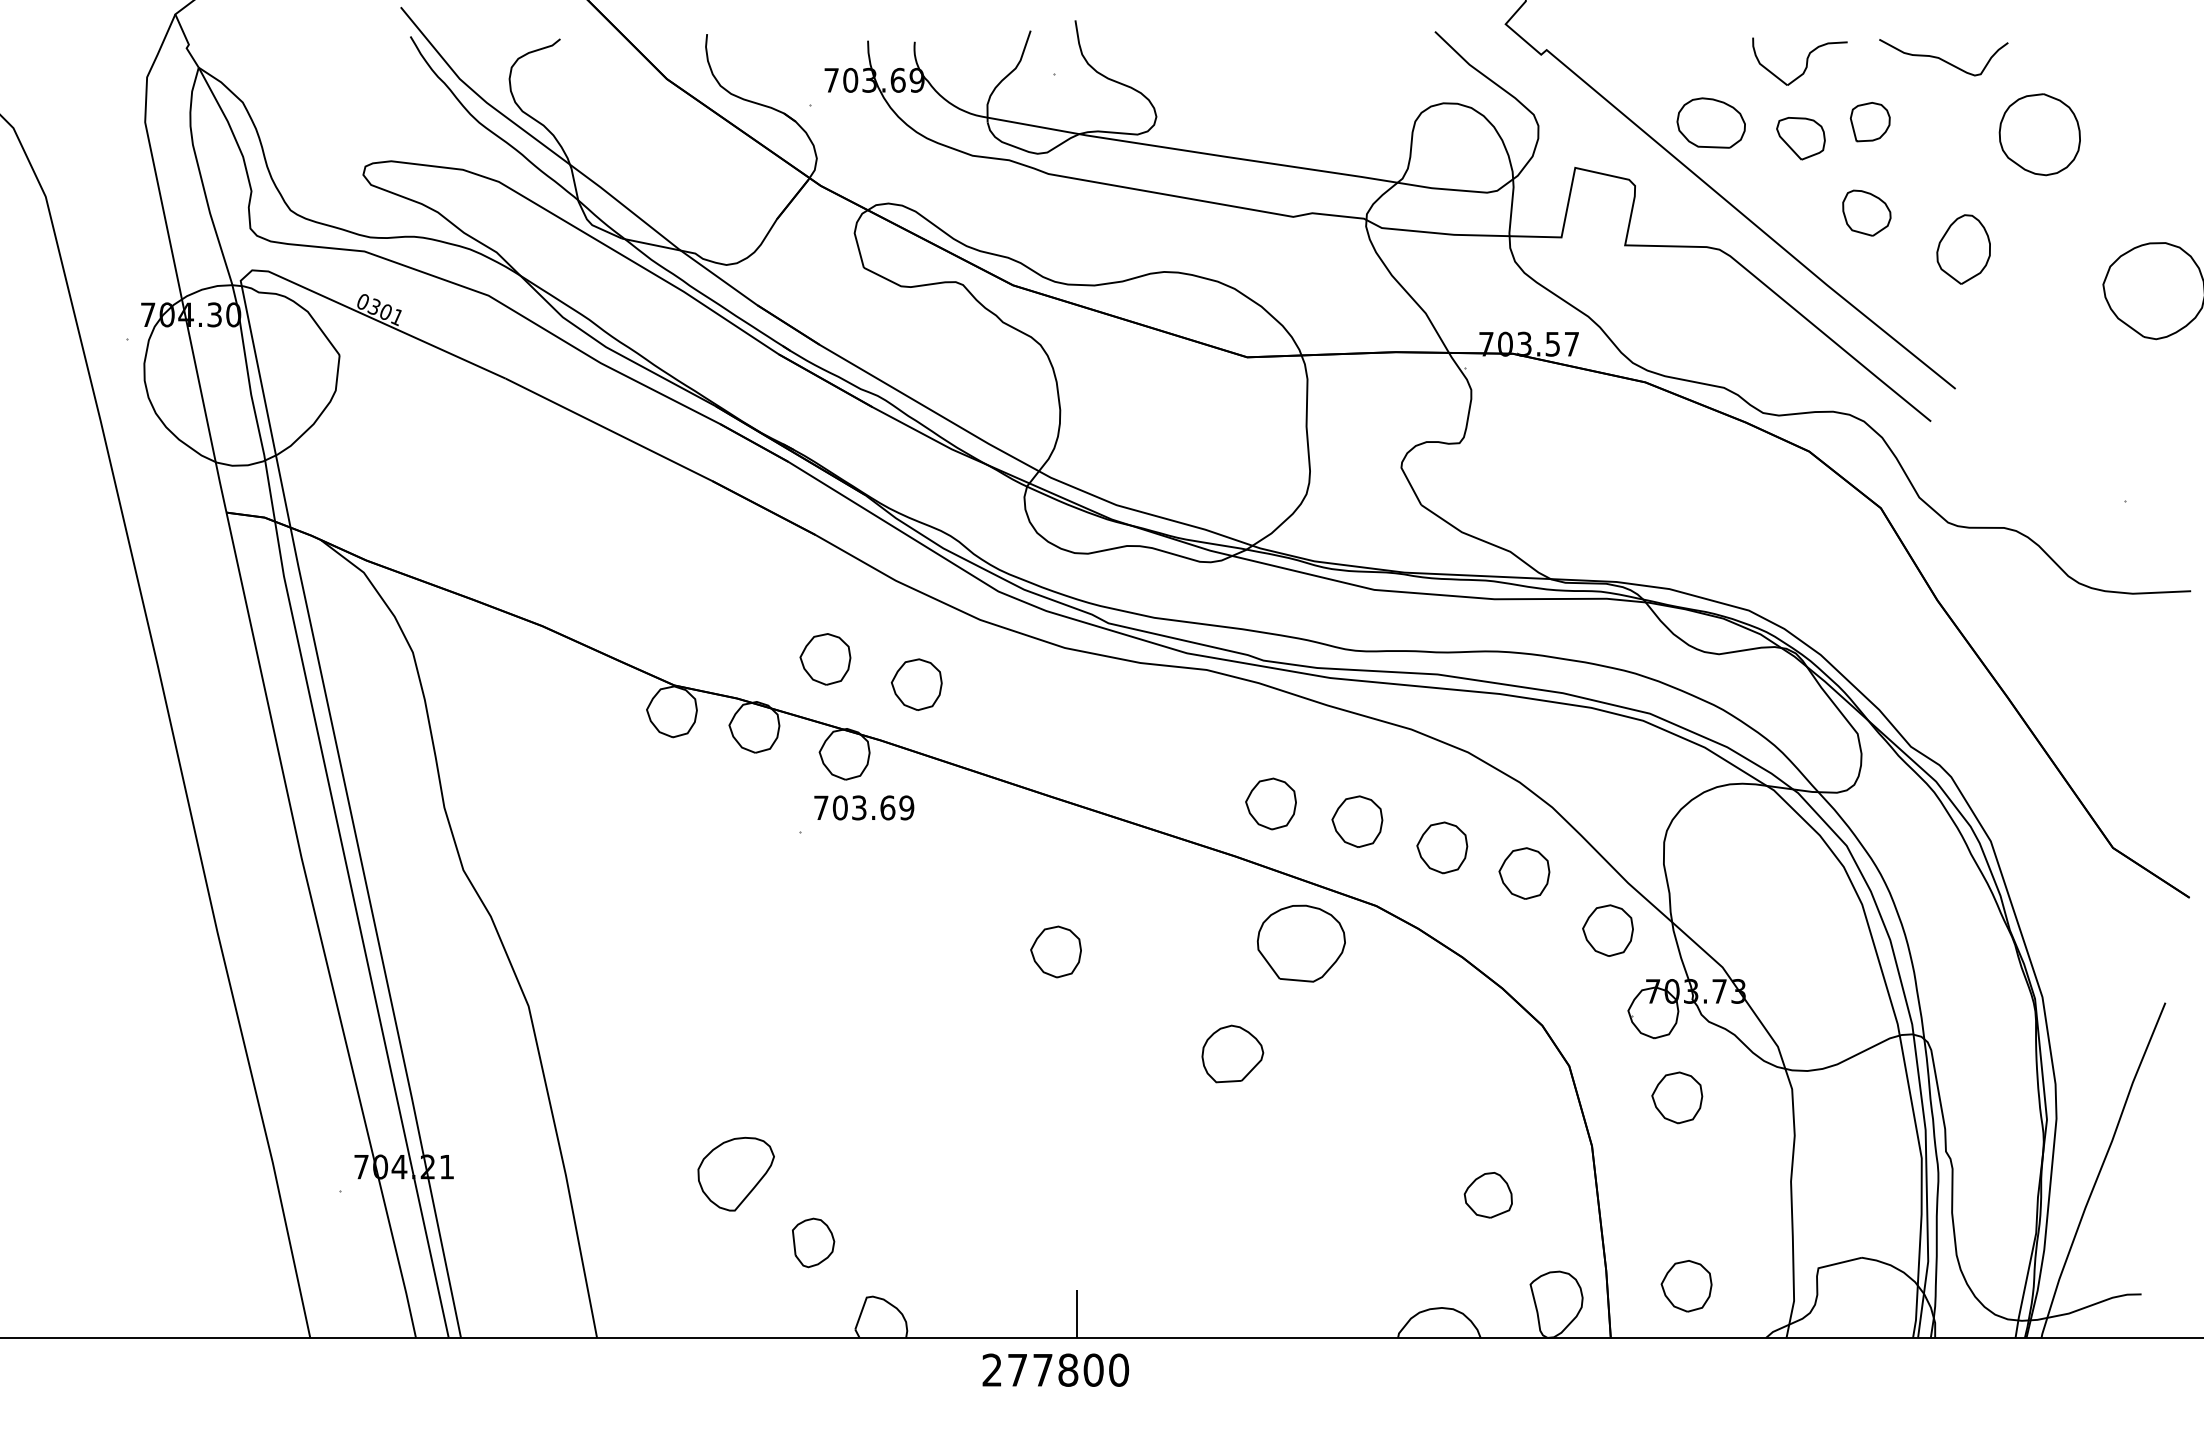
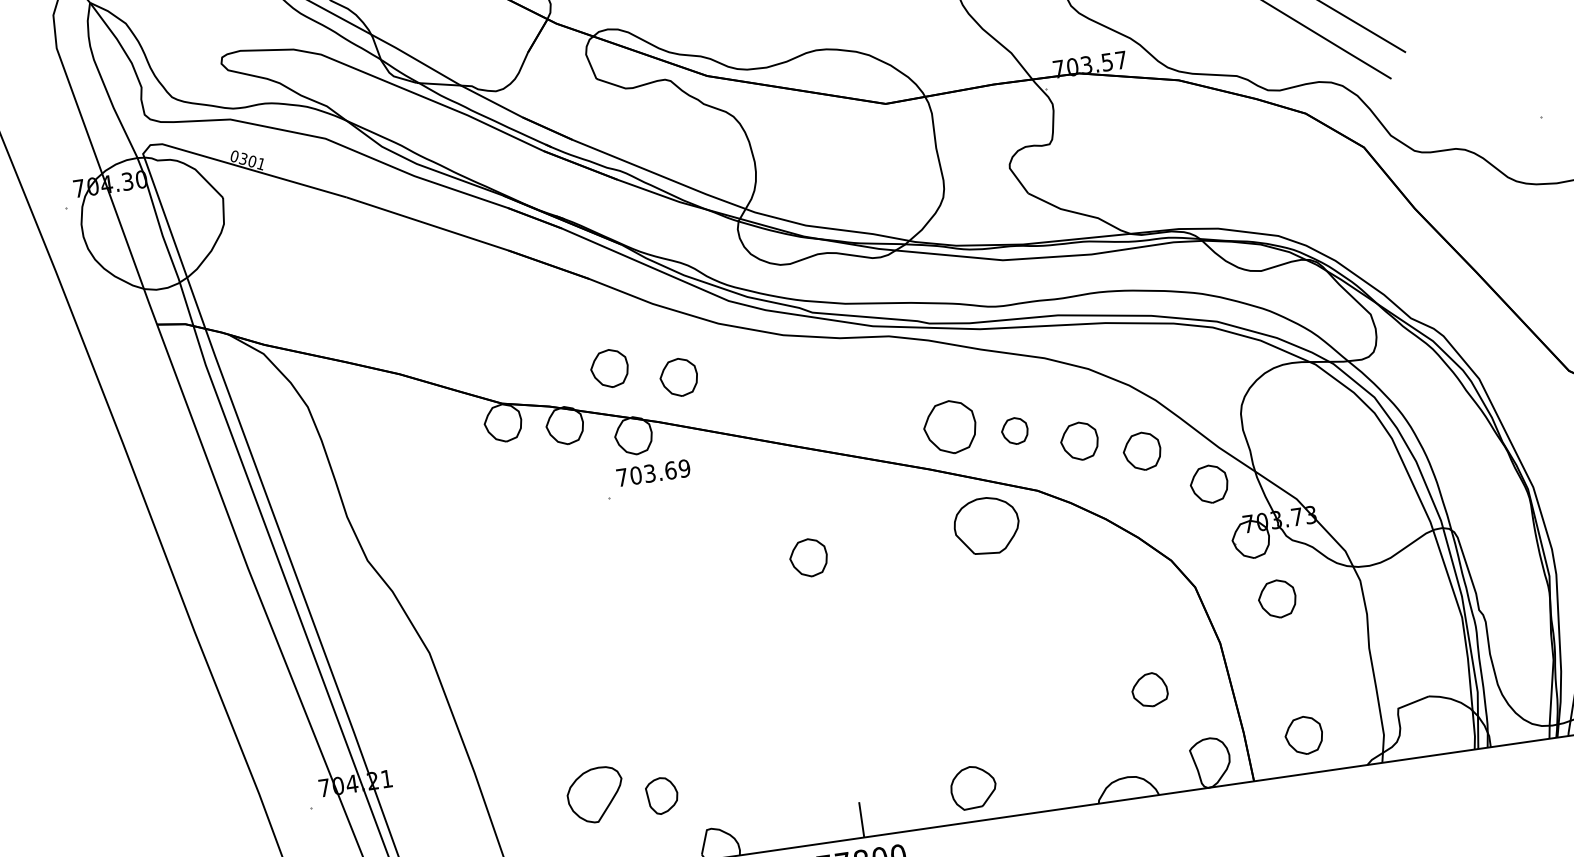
part: (1270, 803) -> (949, 427), size x1.4
part: (1357, 821) -> (1014, 431), size x0.7
part: (1232, 1053) -> (973, 787), moved
part: (735, 1174) -> (595, 795), moved

